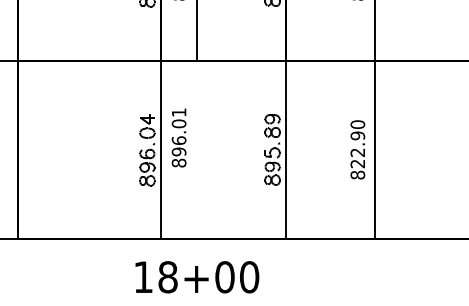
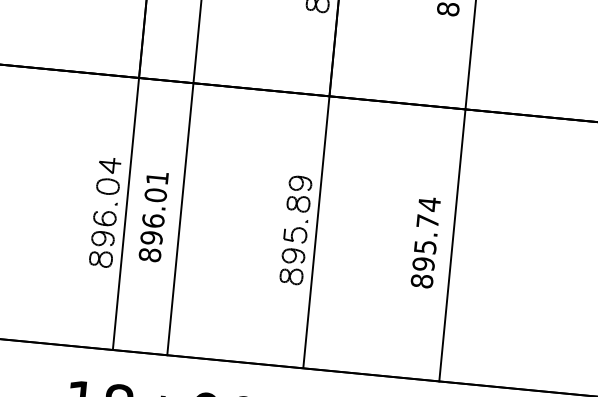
text: (178, 137) -> (152, 215), moved
text: (357, 144) -> (425, 234), 822.90 -> 895.74
line: (196, 149) -> (180, 218), added

